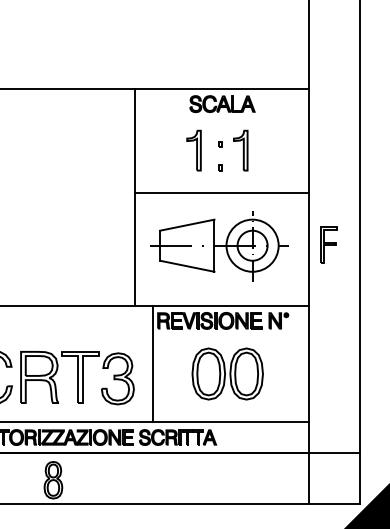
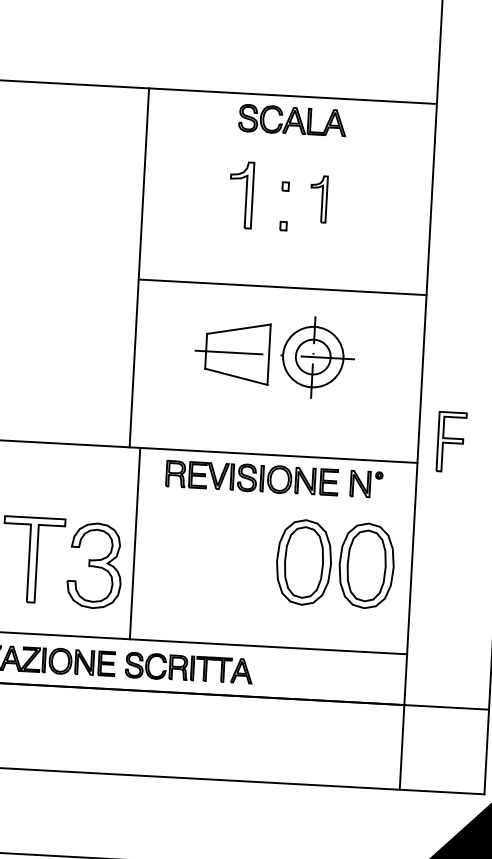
part: (240, 150) -> (318, 198), size x0.7
line: (221, 192) -> (281, 286), moved
part: (328, 244) -> (451, 441), moved
part: (219, 246) -> (274, 355), size x0.7
line: (153, 363) -> (135, 542), moved
part: (227, 373) -> (335, 563), moved

